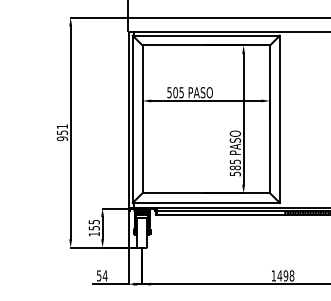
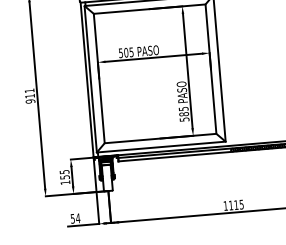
text: (62, 132) -> (30, 95), 951 -> 911
text: (285, 275) -> (235, 204), 1498 -> 1115

